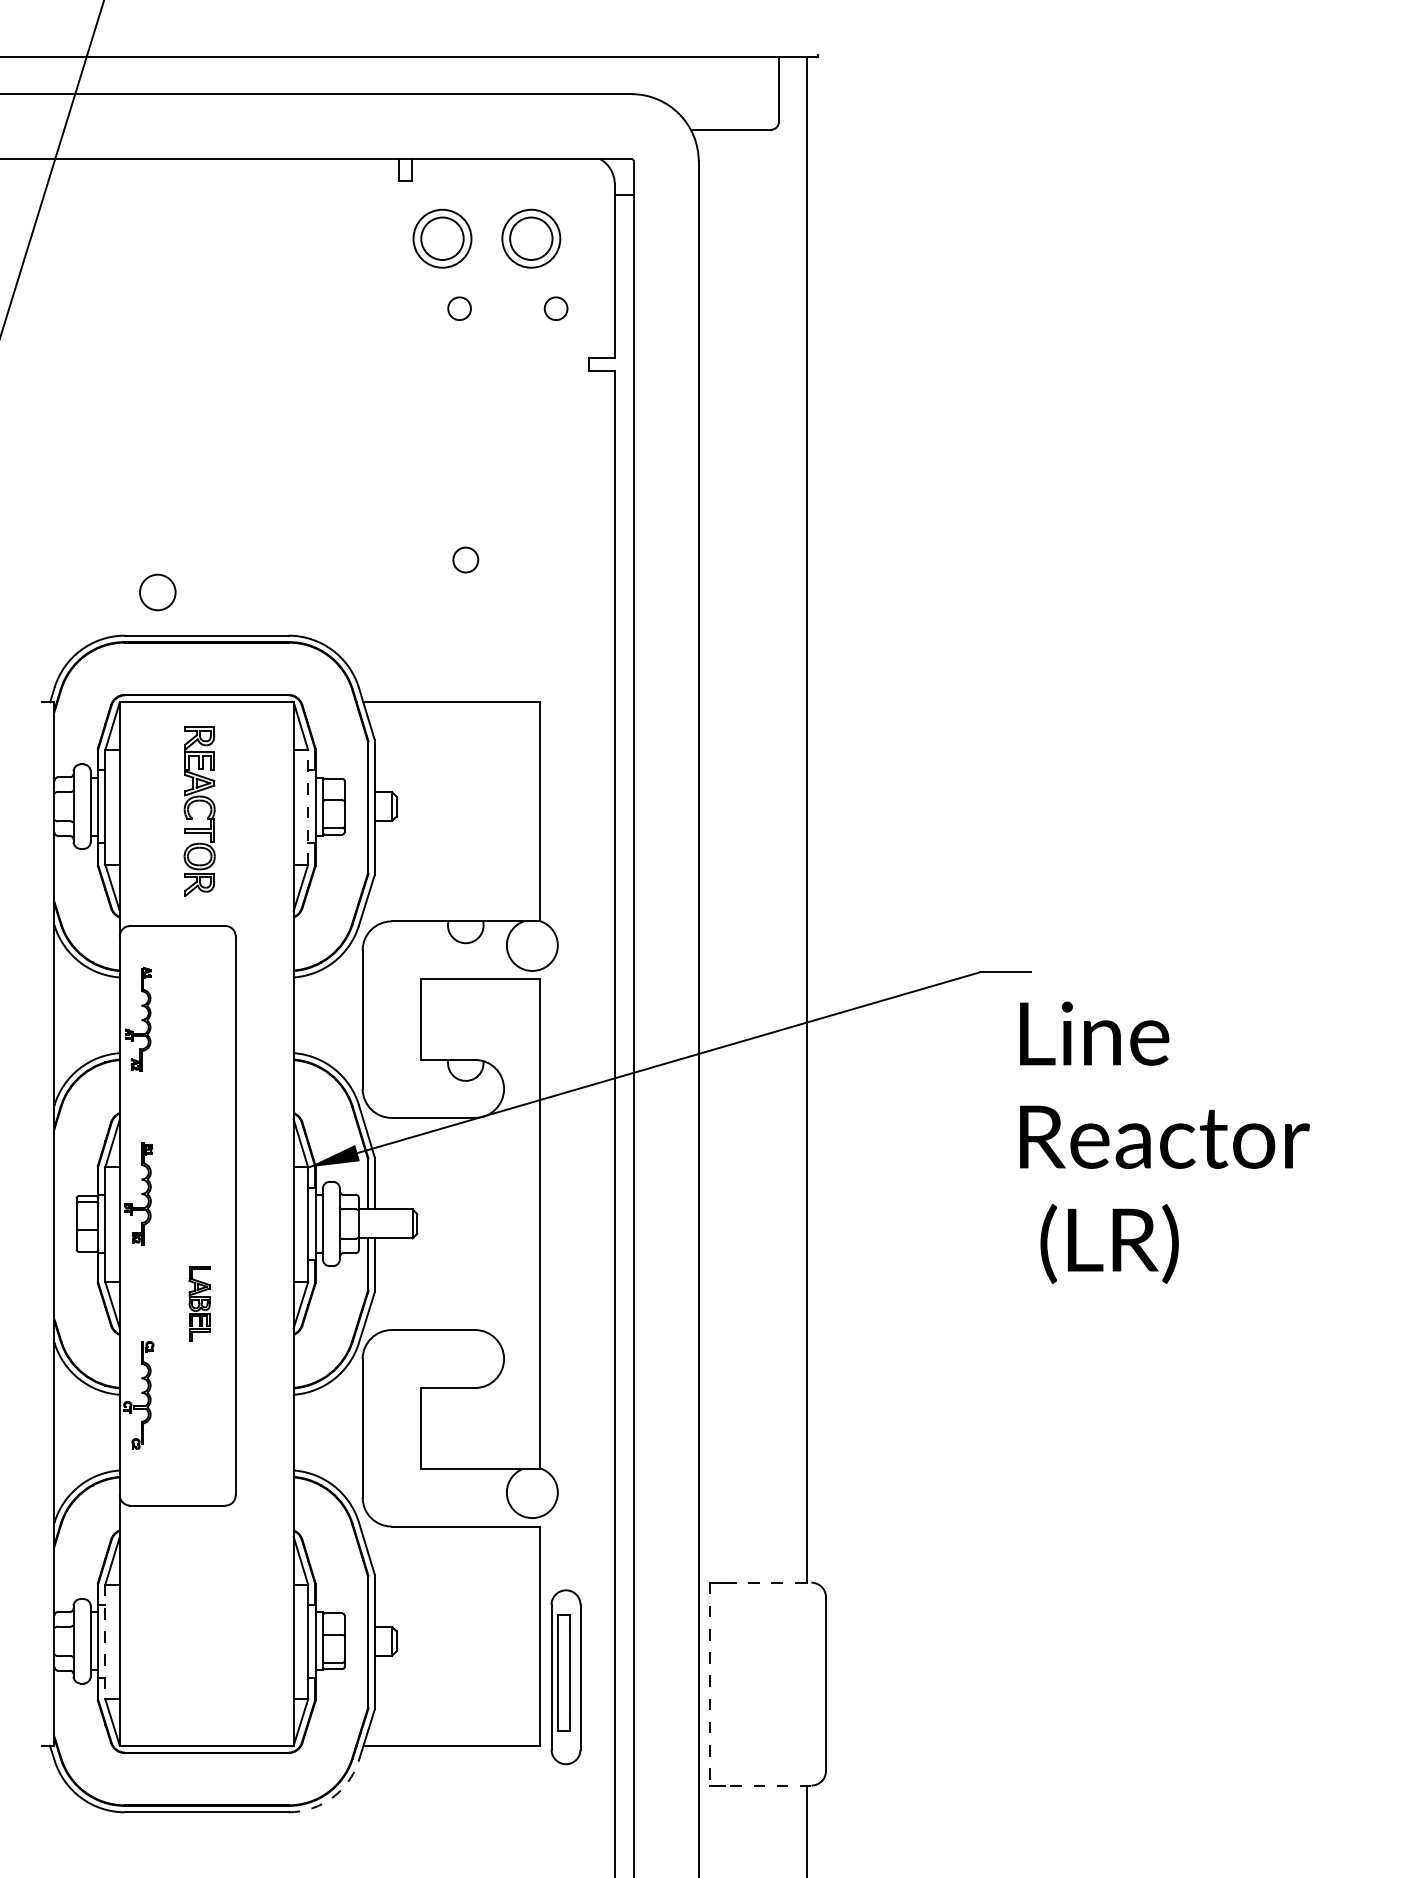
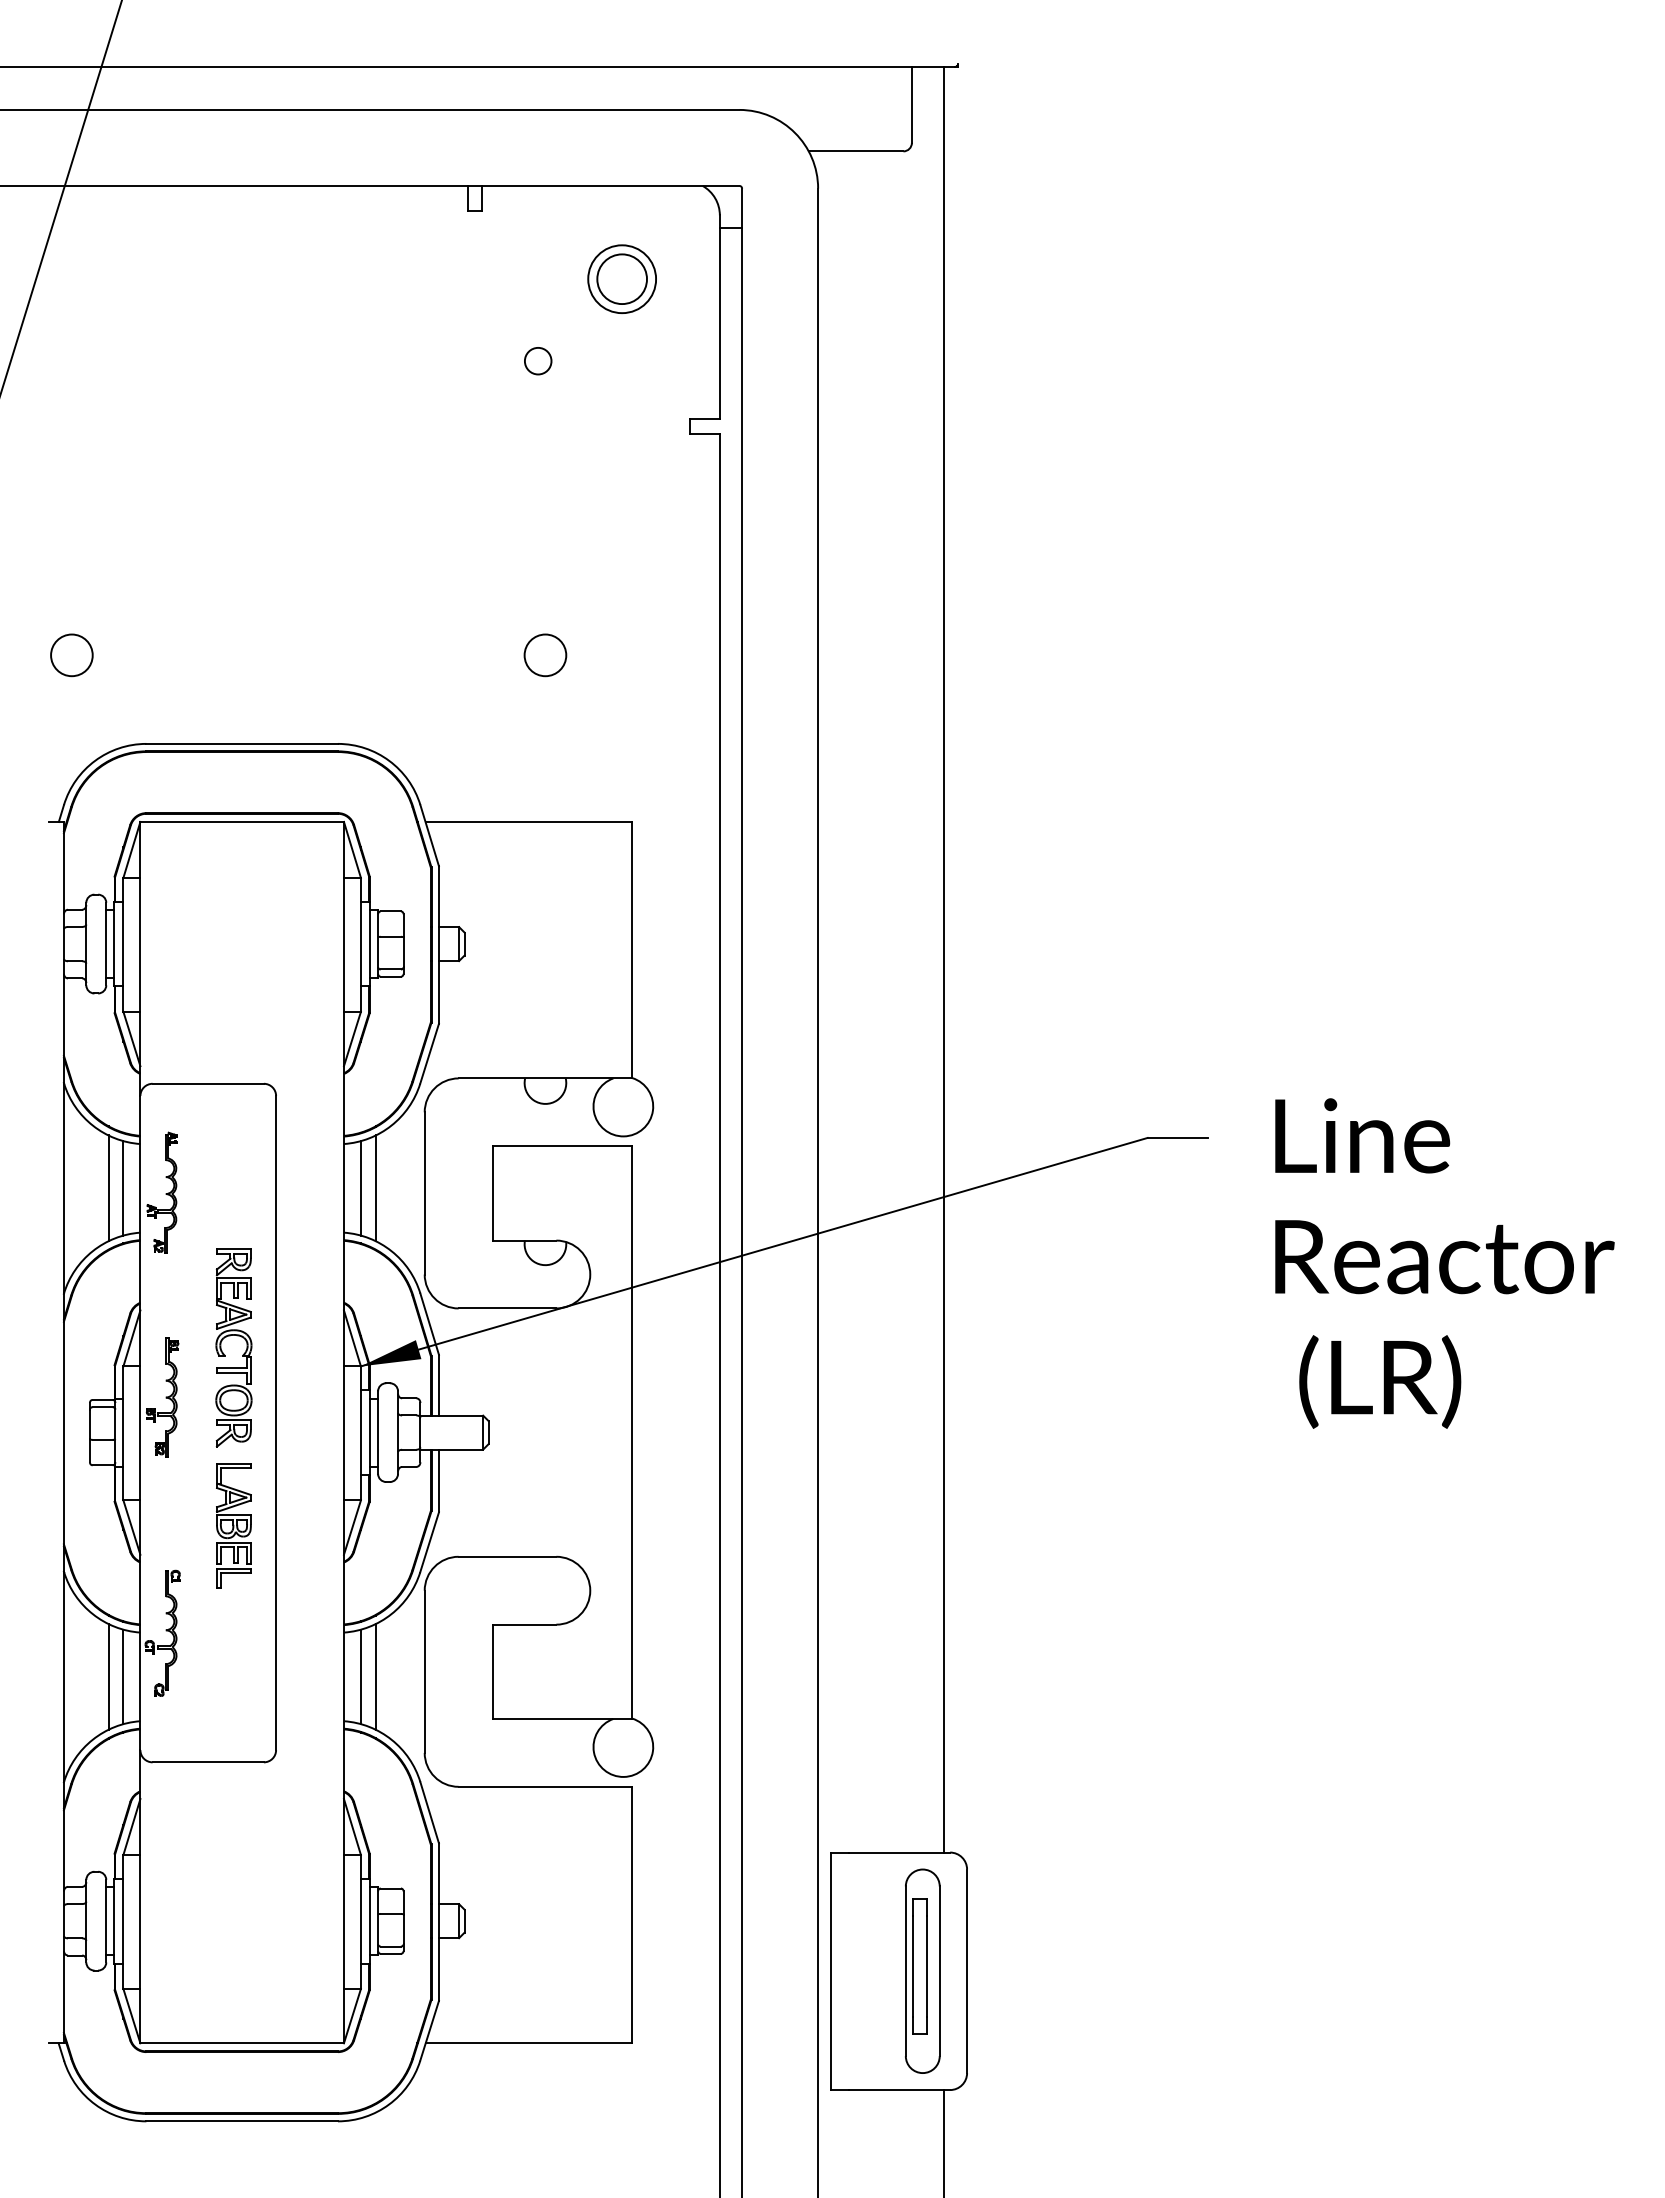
part: (441, 238) -> (517, 278), removed
circle: (556, 309) -> (651, 361), removed
circle: (465, 560) -> (545, 655), size x1.43
circle: (157, 592) -> (71, 655), moved
line: (307, 807) -> (360, 944), dashed -> solid
part: (191, 816) -> (224, 1353), moved
line: (92, 1015) -> (108, 1188), added
line: (105, 1015) -> (123, 1188), added
line: (307, 1015) -> (360, 1188), added
line: (320, 1015) -> (375, 1188), added
text: (1164, 1142) -> (1444, 1263), moved
part: (199, 1303) -> (233, 1525), size x1.43
line: (92, 1432) -> (108, 1676), added
line: (105, 1432) -> (123, 1676), added
line: (307, 1432) -> (360, 1676), added
line: (320, 1432) -> (375, 1676), added
line: (768, 1582) -> (899, 1852), dashed -> solid
line: (105, 1642) -> (123, 1922), dashed -> solid
part: (565, 1676) -> (922, 1970), moved
line: (710, 1684) -> (831, 1971), dashed -> solid
line: (768, 1785) -> (899, 2090), dashed -> solid
arc: (332, 1797) -> (389, 2104), dashed -> solid

